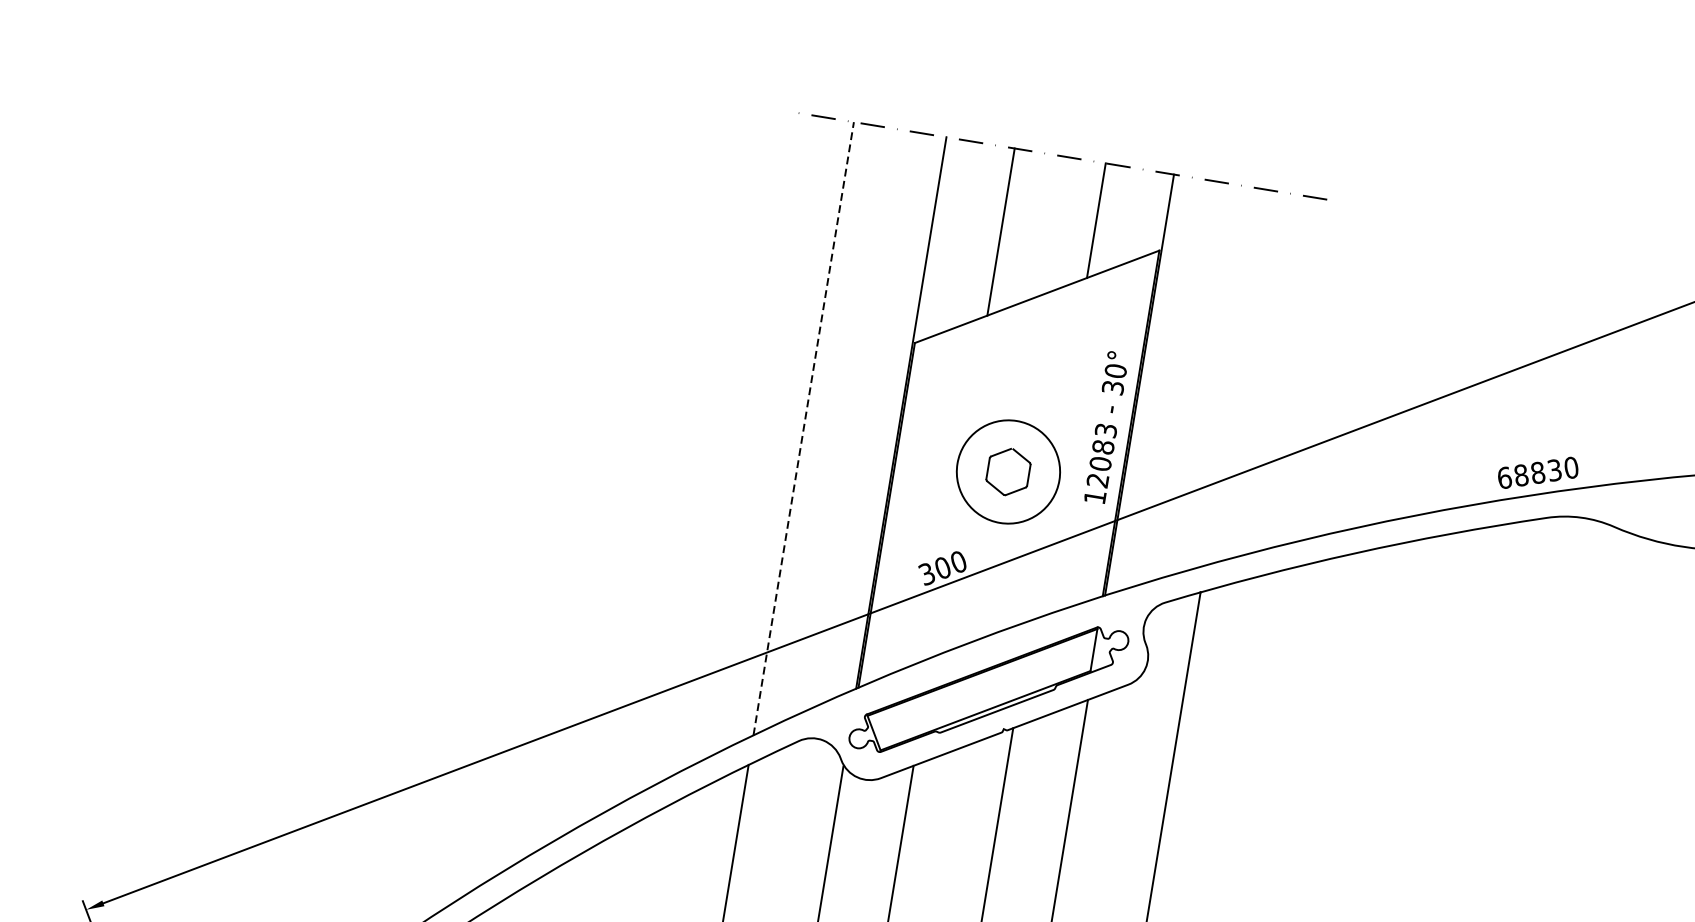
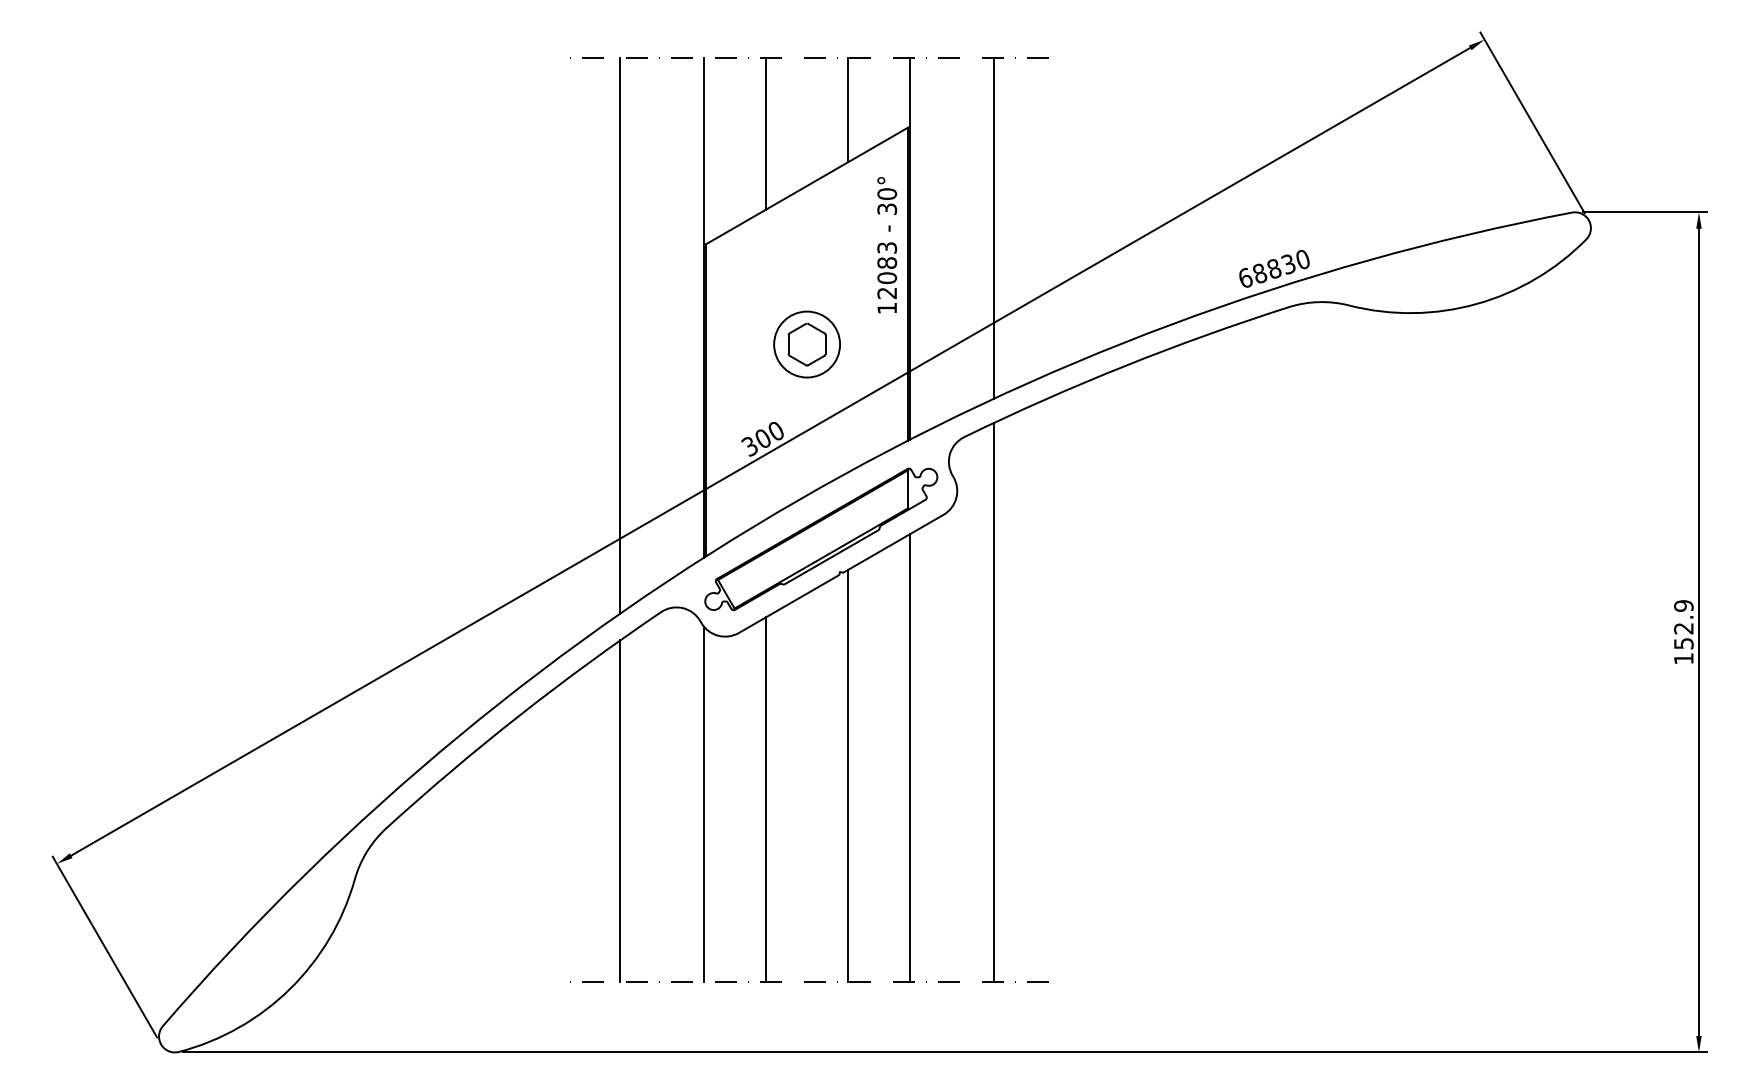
line: (1235, 377) -> (993, 228), added
text: (1106, 427) -> (887, 245), moved
line: (804, 428) -> (620, 335), dashed -> solid
circle: (1008, 471) -> (807, 344), size x0.71

